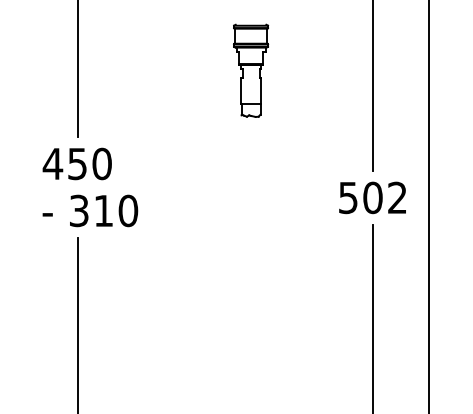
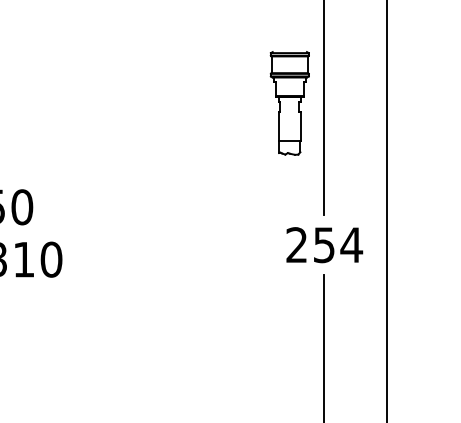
part: (251, 70) -> (290, 103), moved
text: (373, 197) -> (324, 244), 502 -> 254

